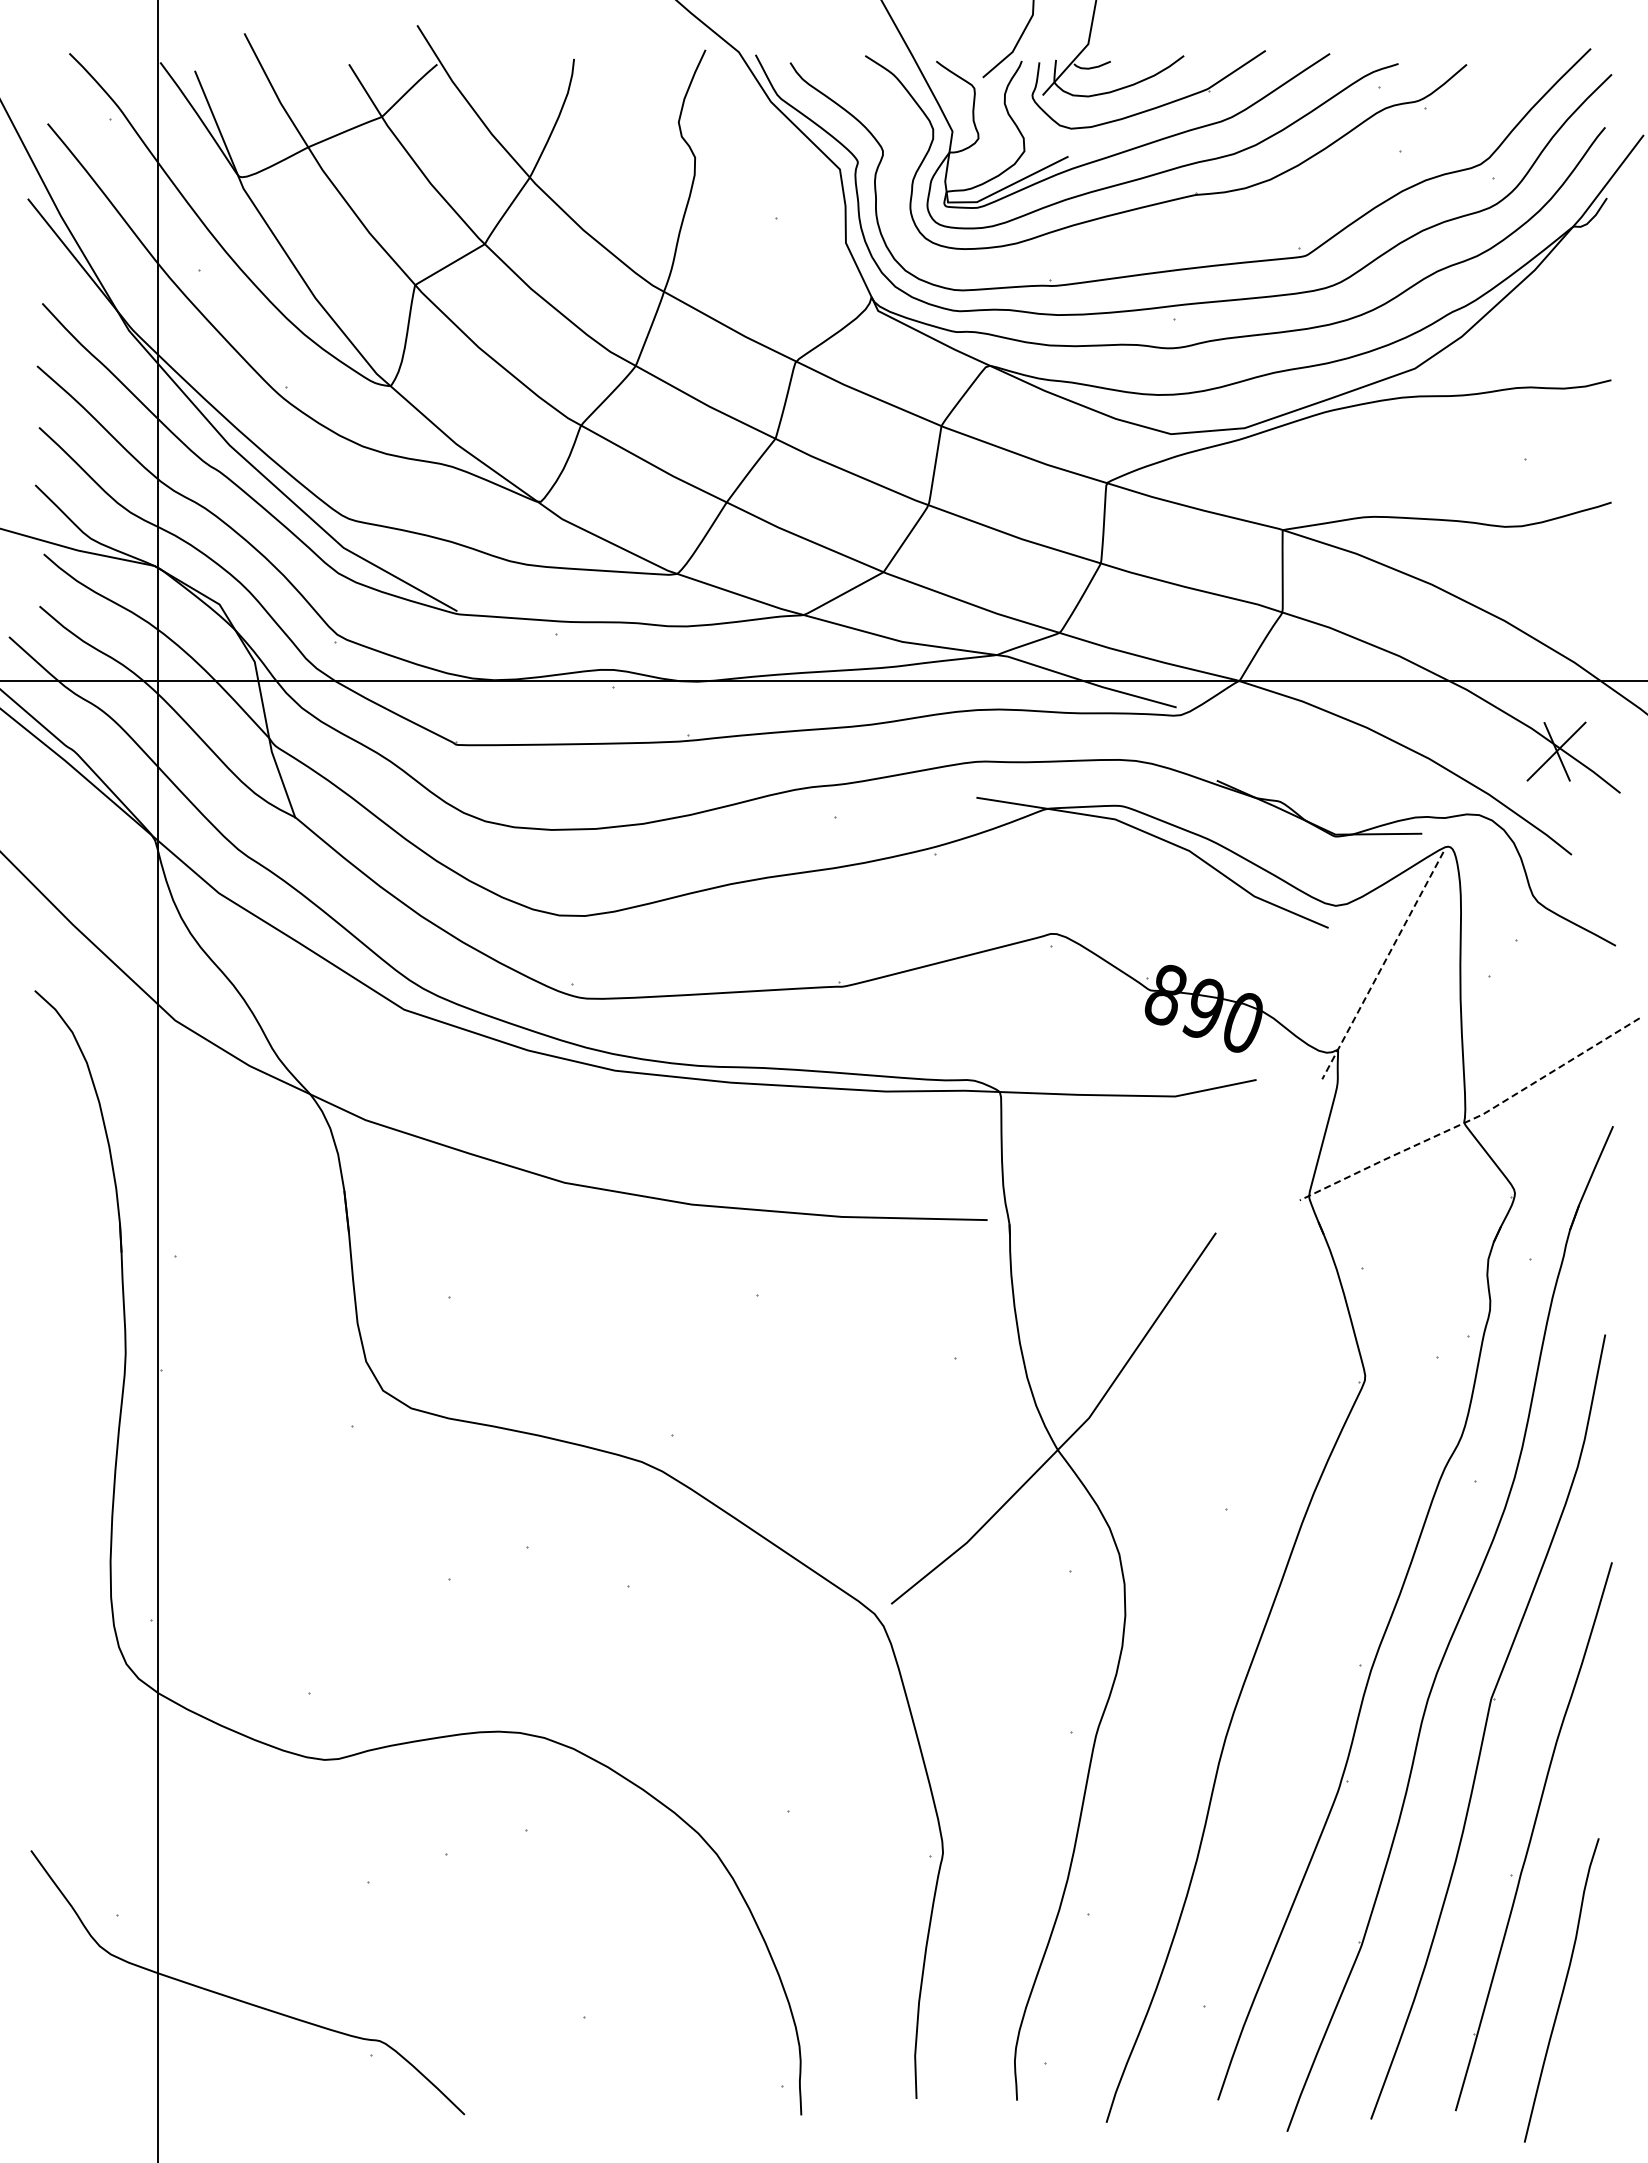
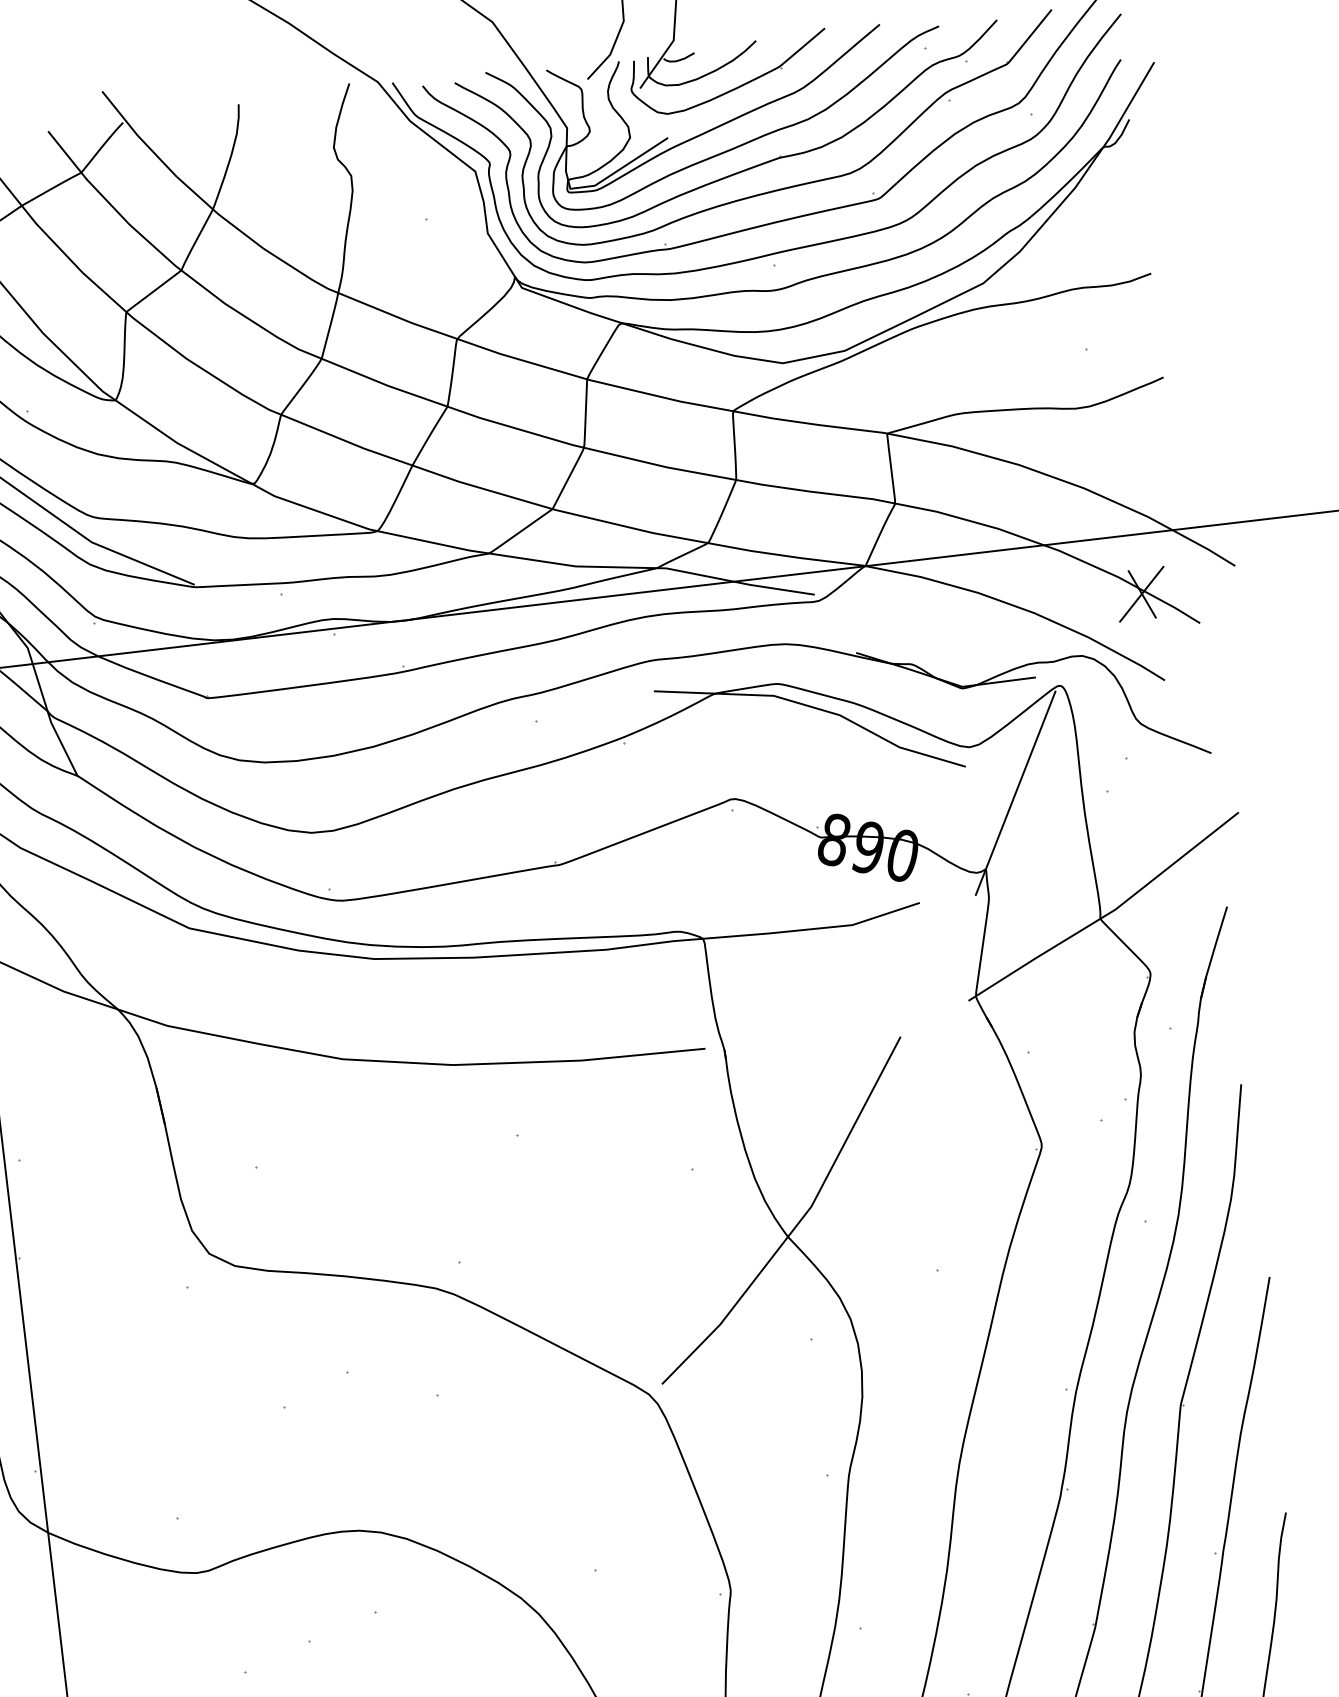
part: (1185, 231) -> (774, 189), added
line: (1382, 965) -> (1015, 793), dashed -> solid
line: (1473, 1118) -> (1107, 914), dashed -> solid

